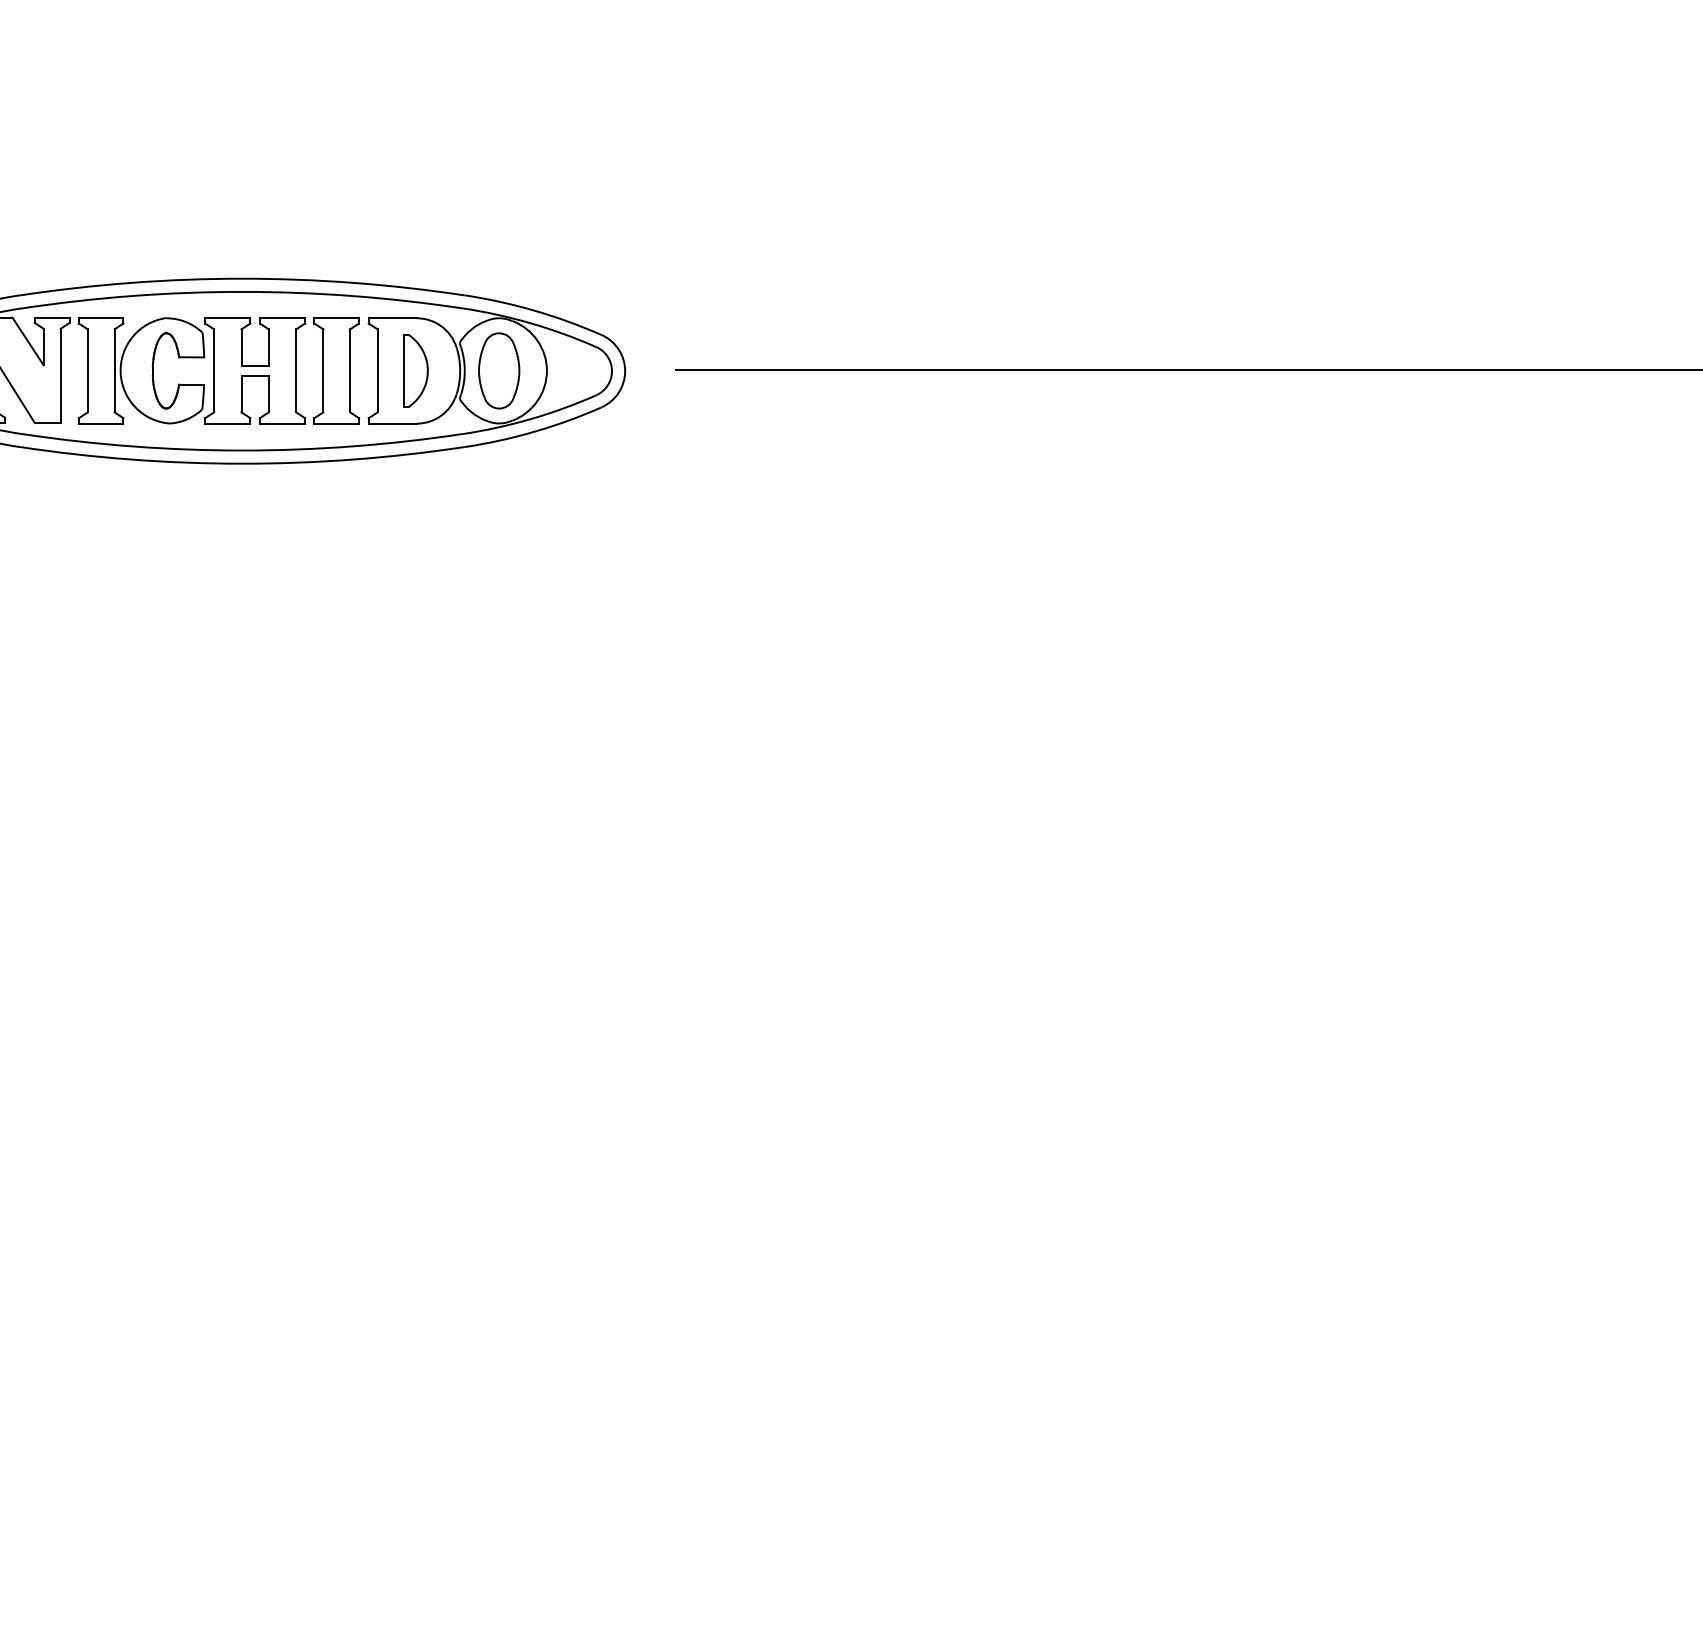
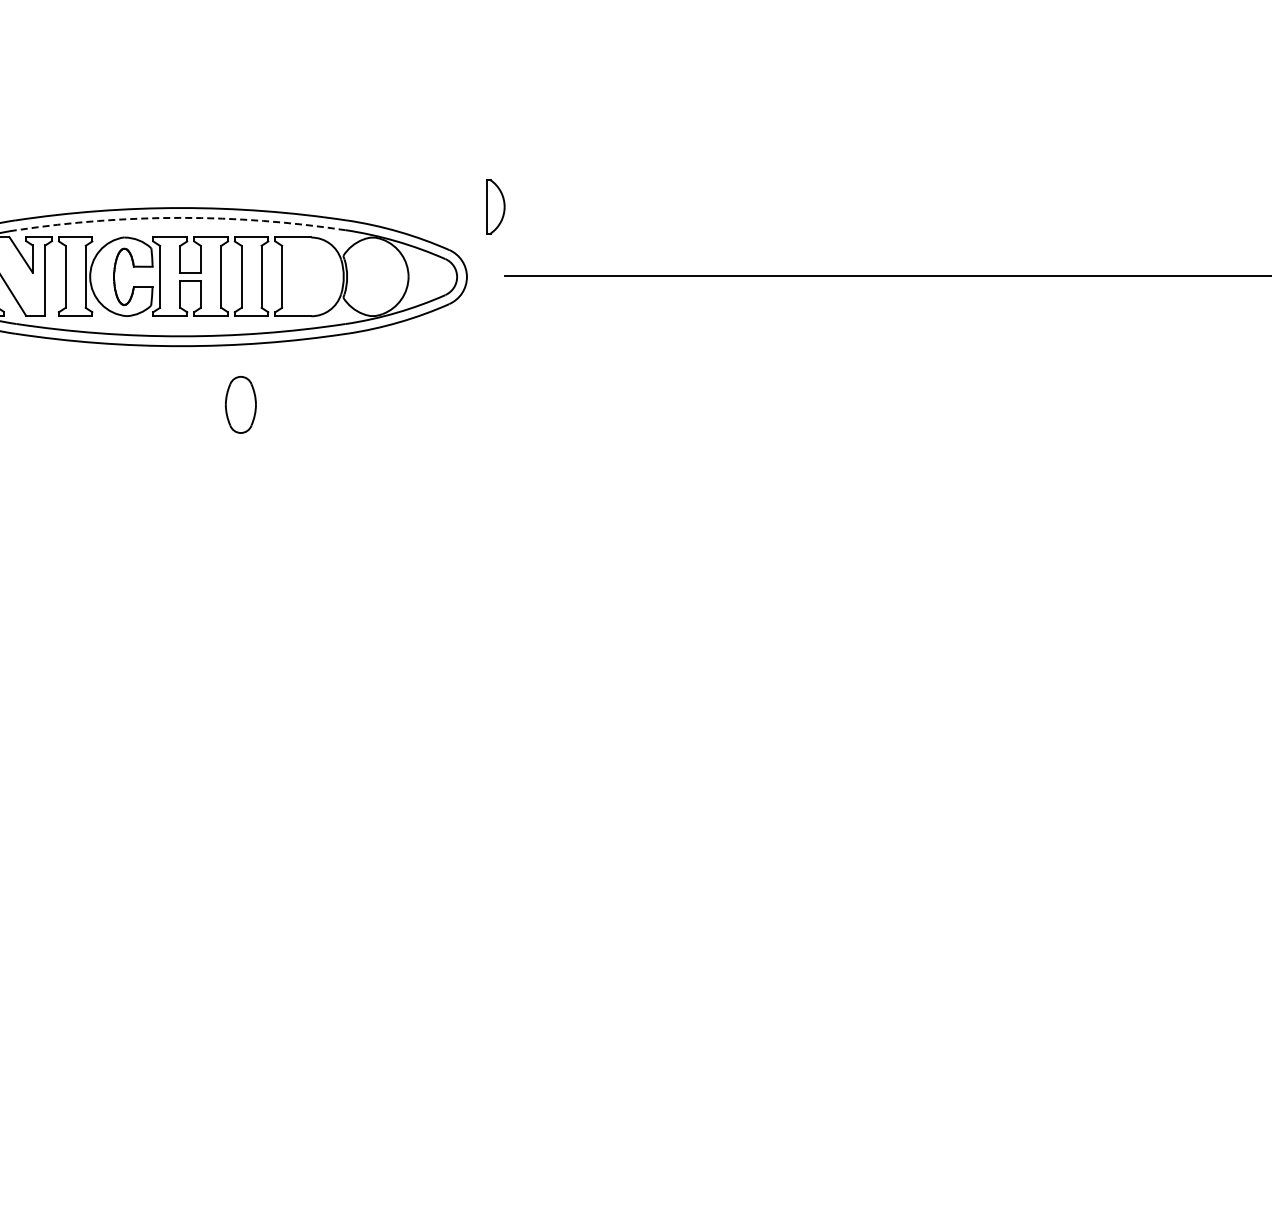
arc: (242, 291) -> (181, 217), solid -> dashed
part: (415, 370) -> (495, 206), moved
part: (498, 370) -> (240, 404), moved

